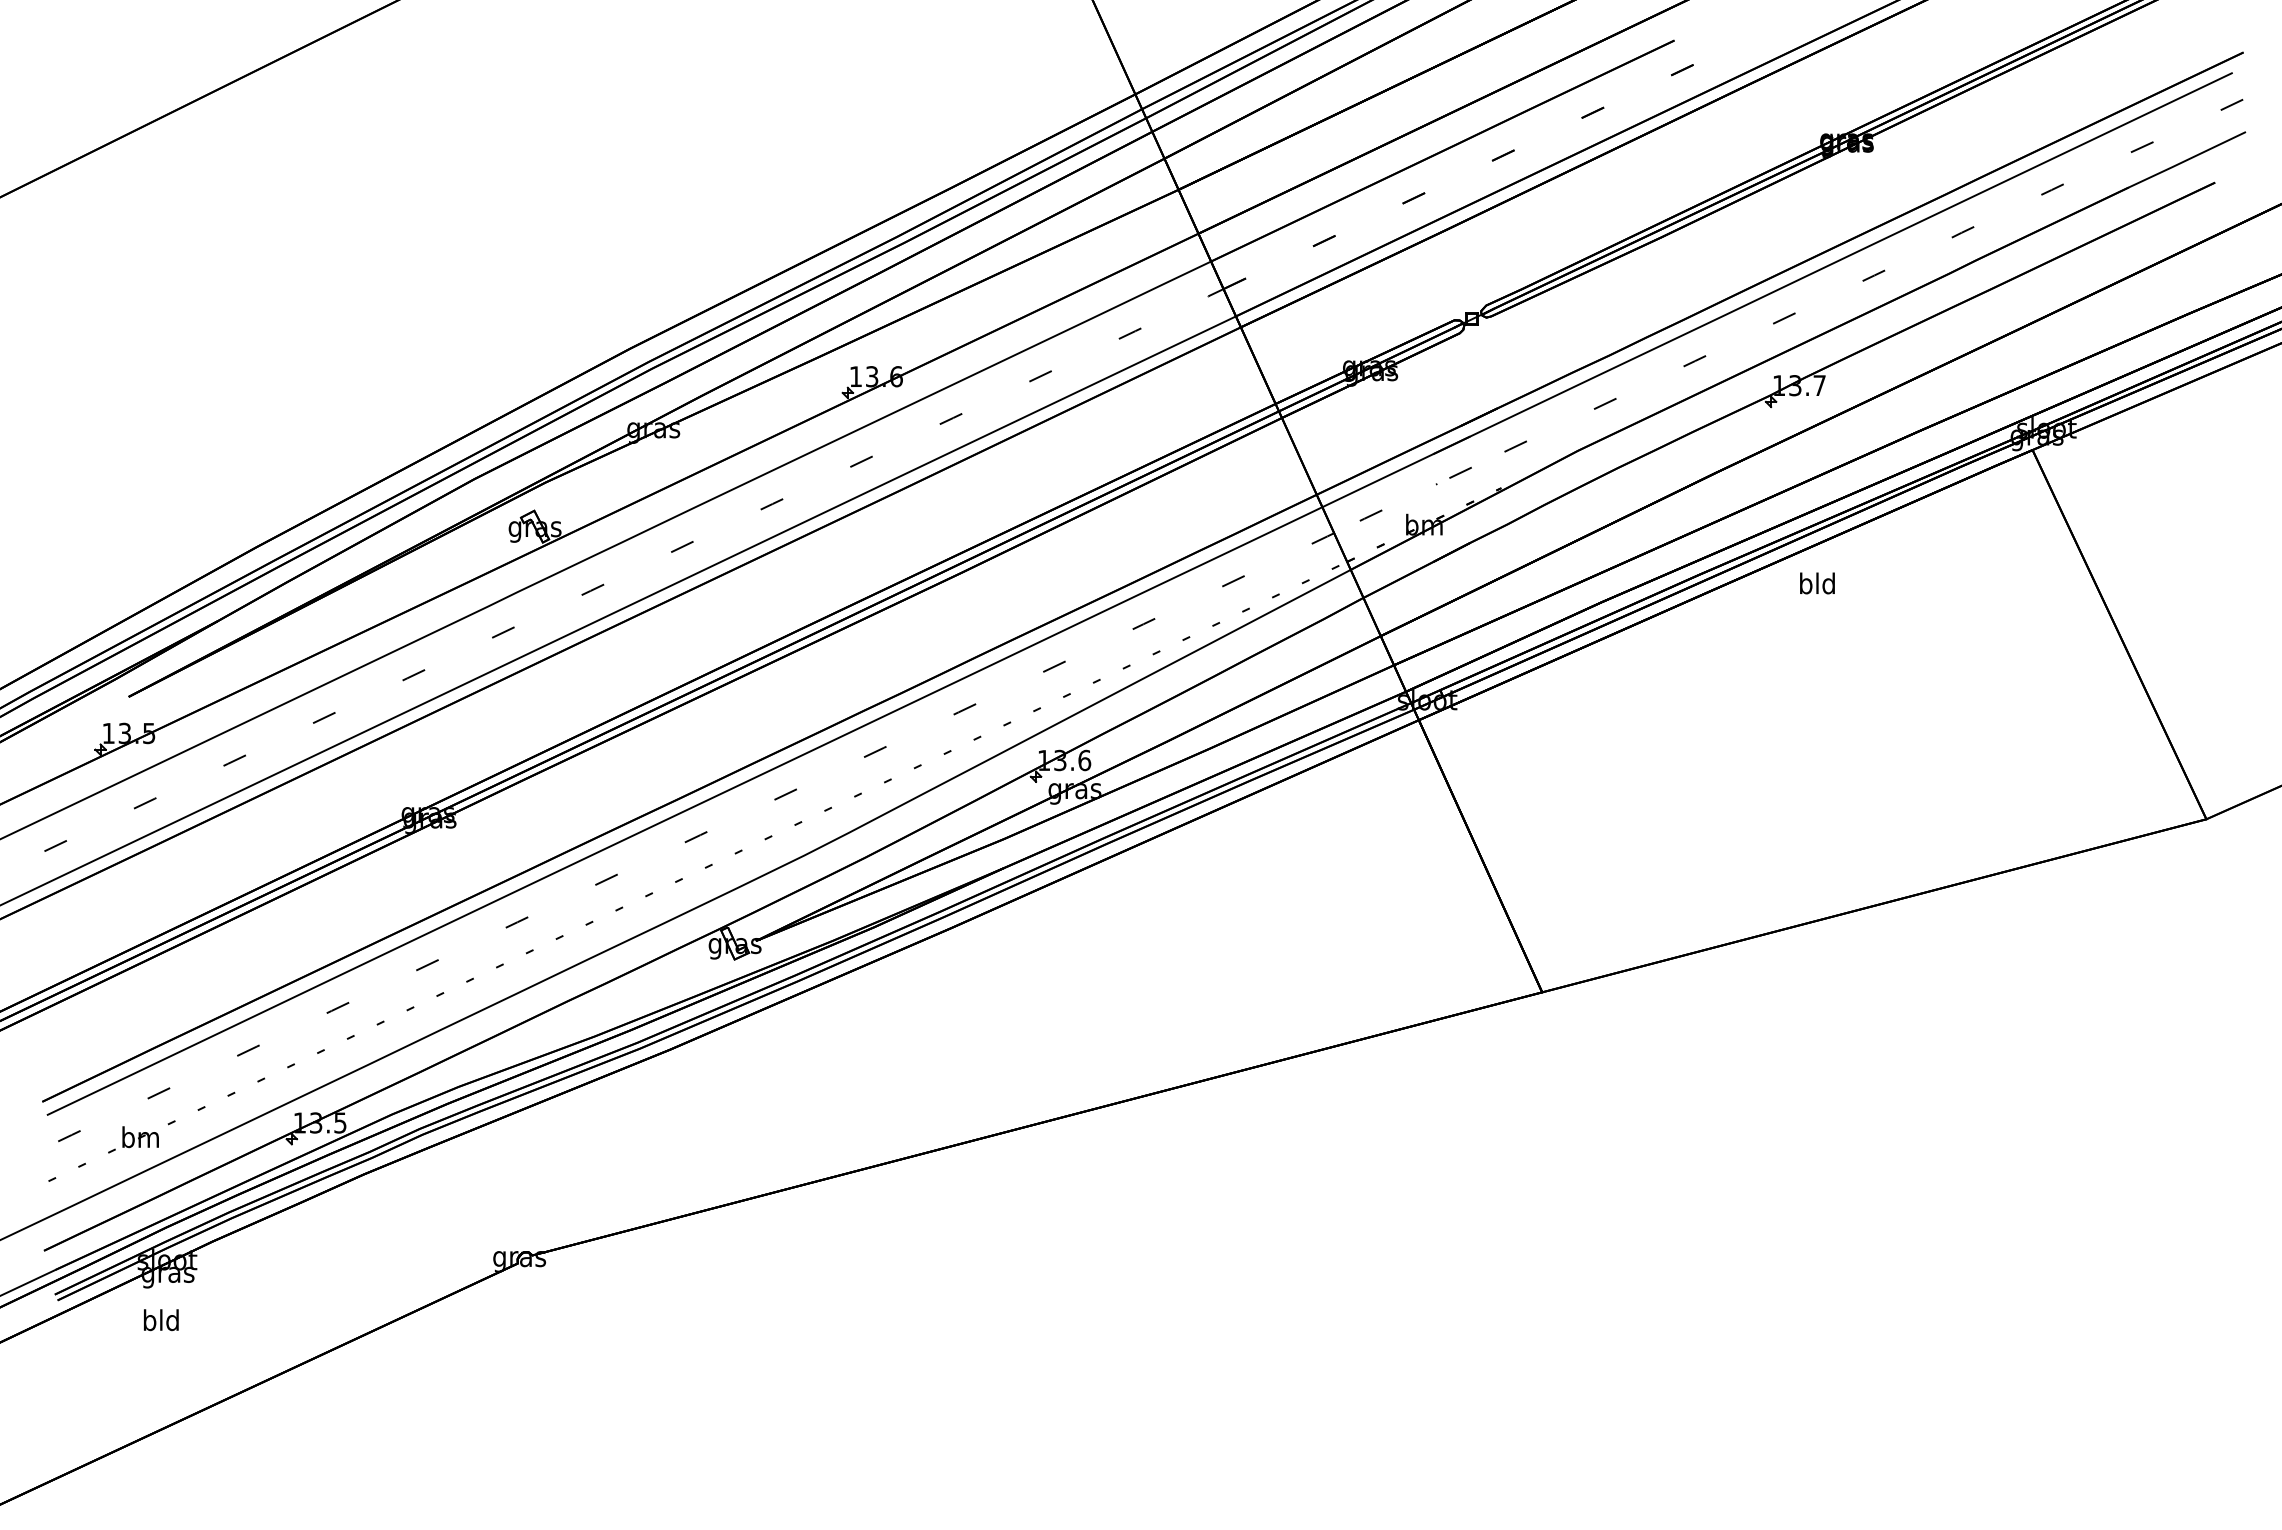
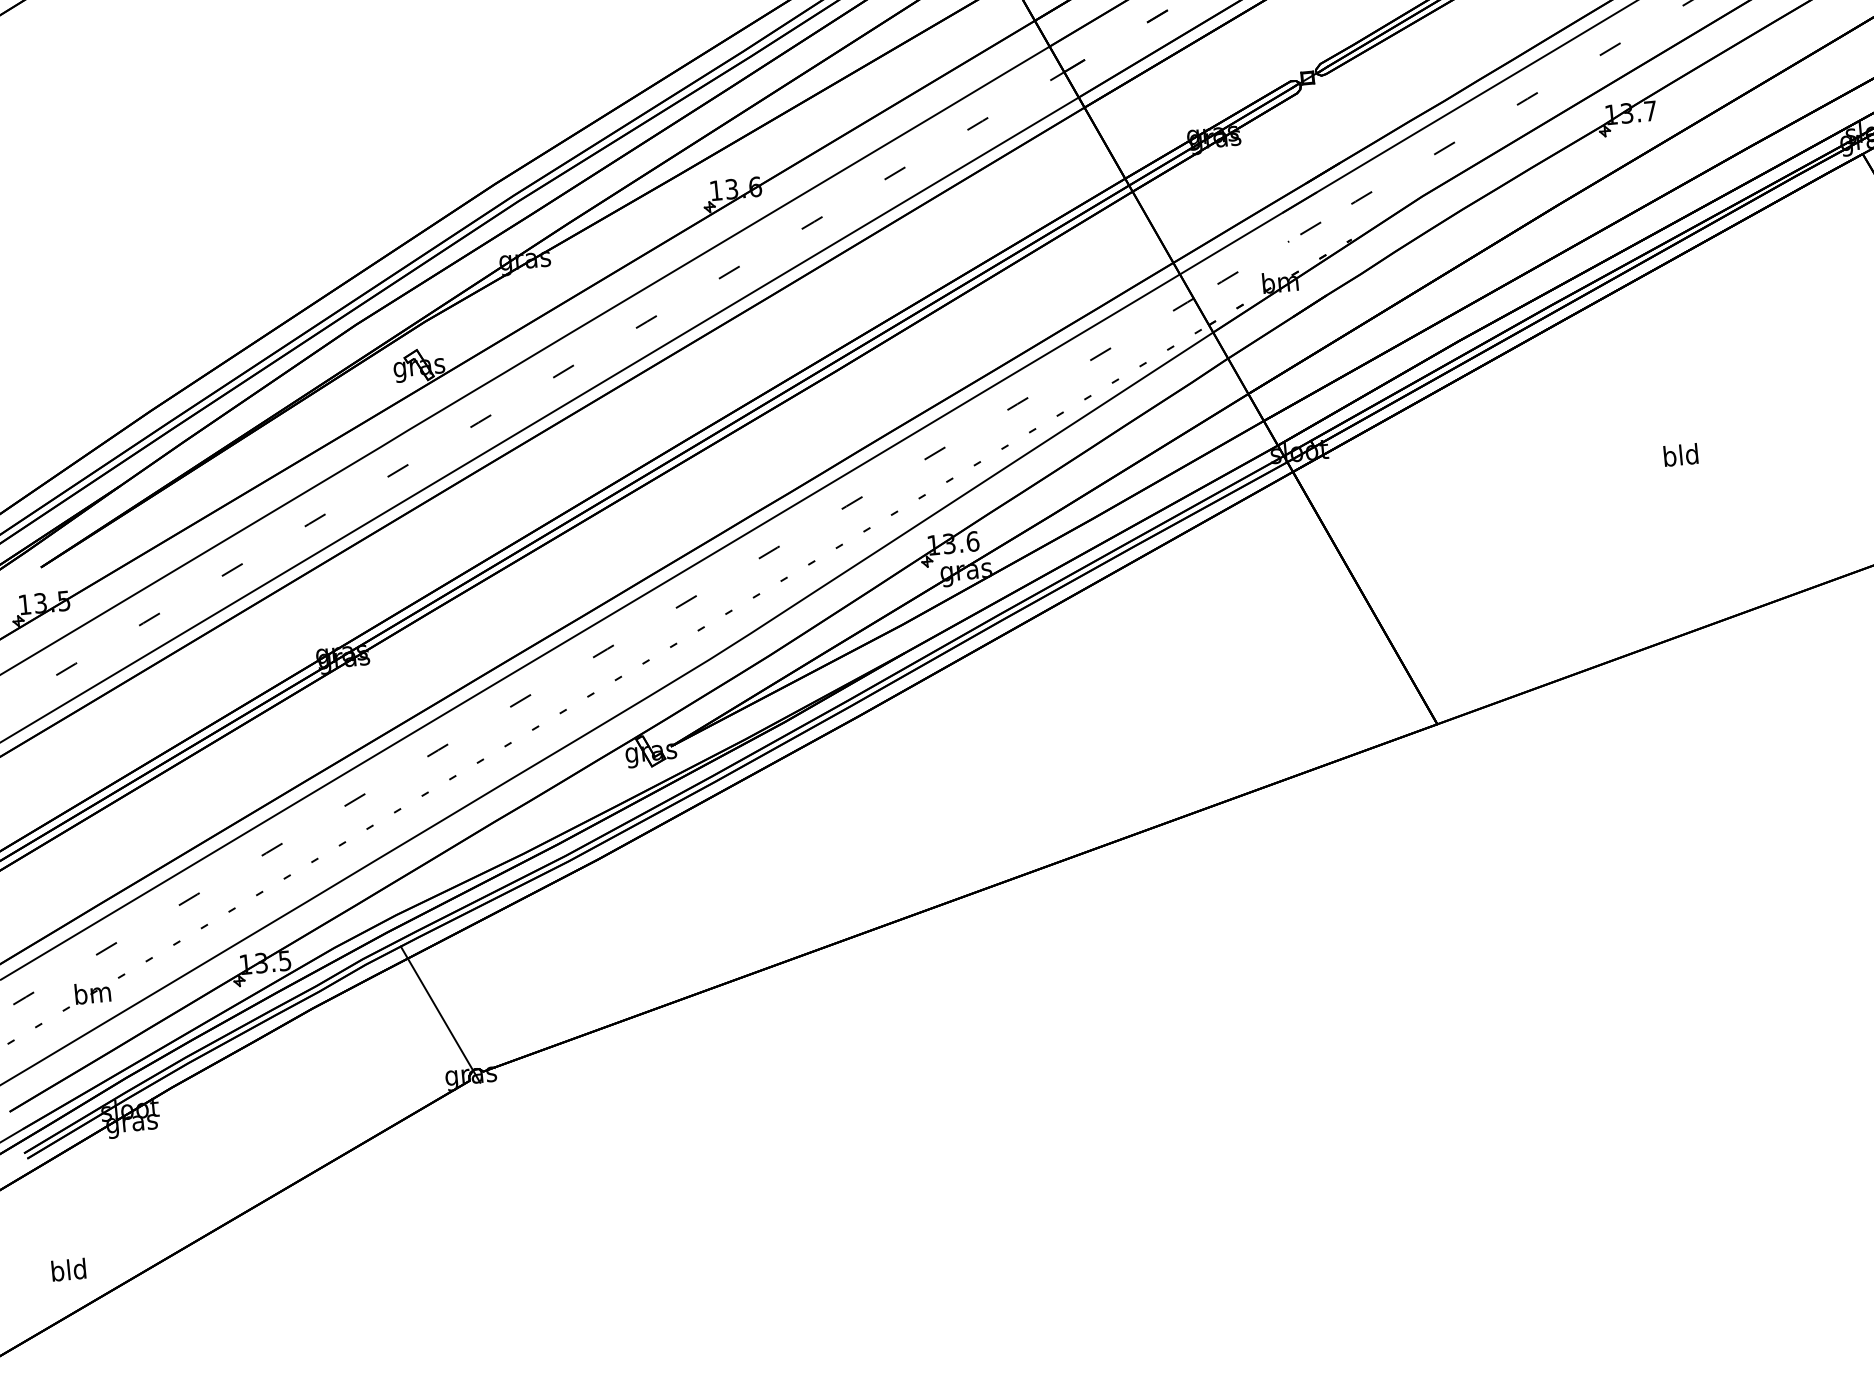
text: (1817, 583) -> (1681, 455), moved
line: (494, 1192) -> (440, 1014), added
text: (161, 1320) -> (69, 1270), moved

